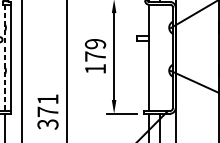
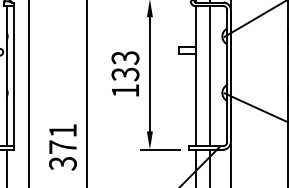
text: (95, 50) -> (125, 66), 179 -> 133
line: (159, 57) -> (209, 75), added
line: (5, 58) -> (6, 76), dashed -> solid

